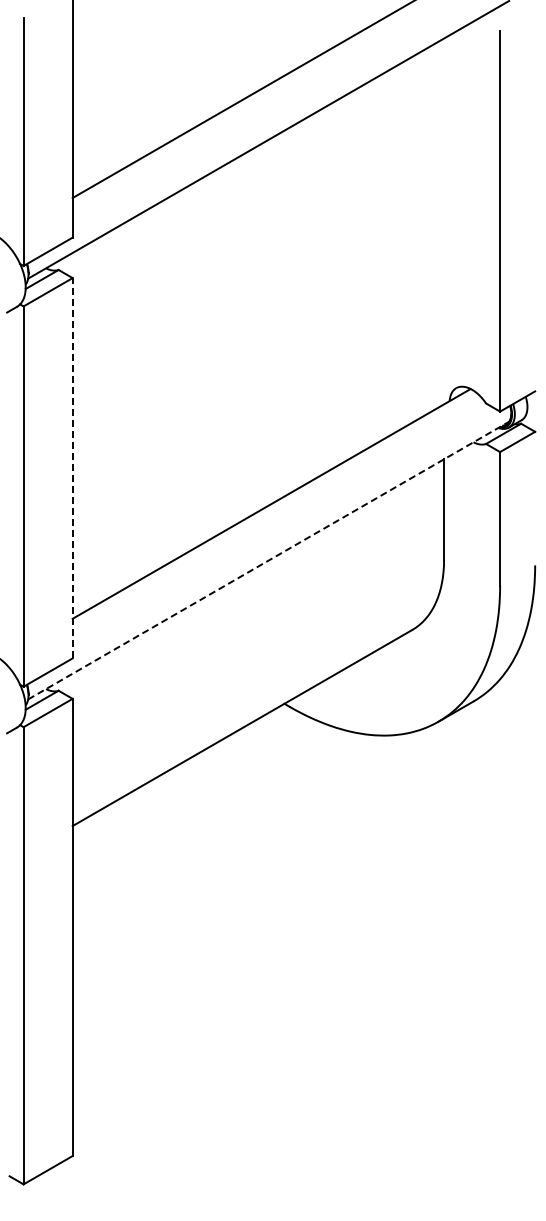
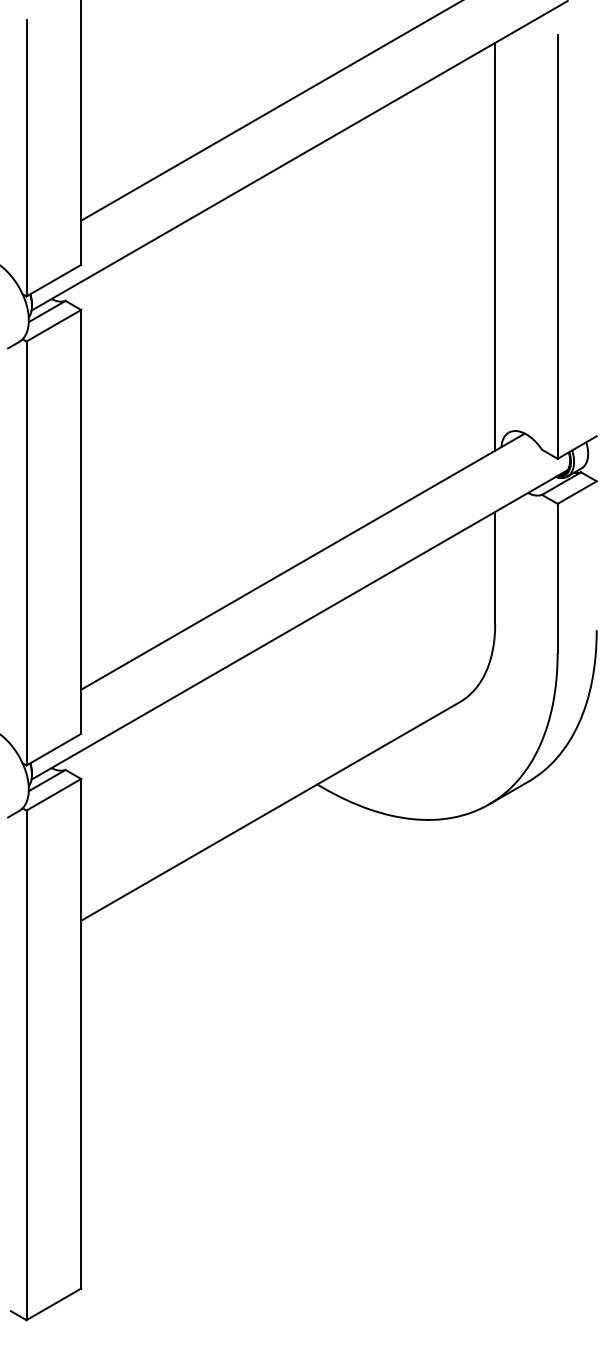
line: (444, 221) -> (495, 246), added
line: (72, 467) -> (81, 521), dashed -> solid
line: (268, 560) -> (299, 624), dashed -> solid

